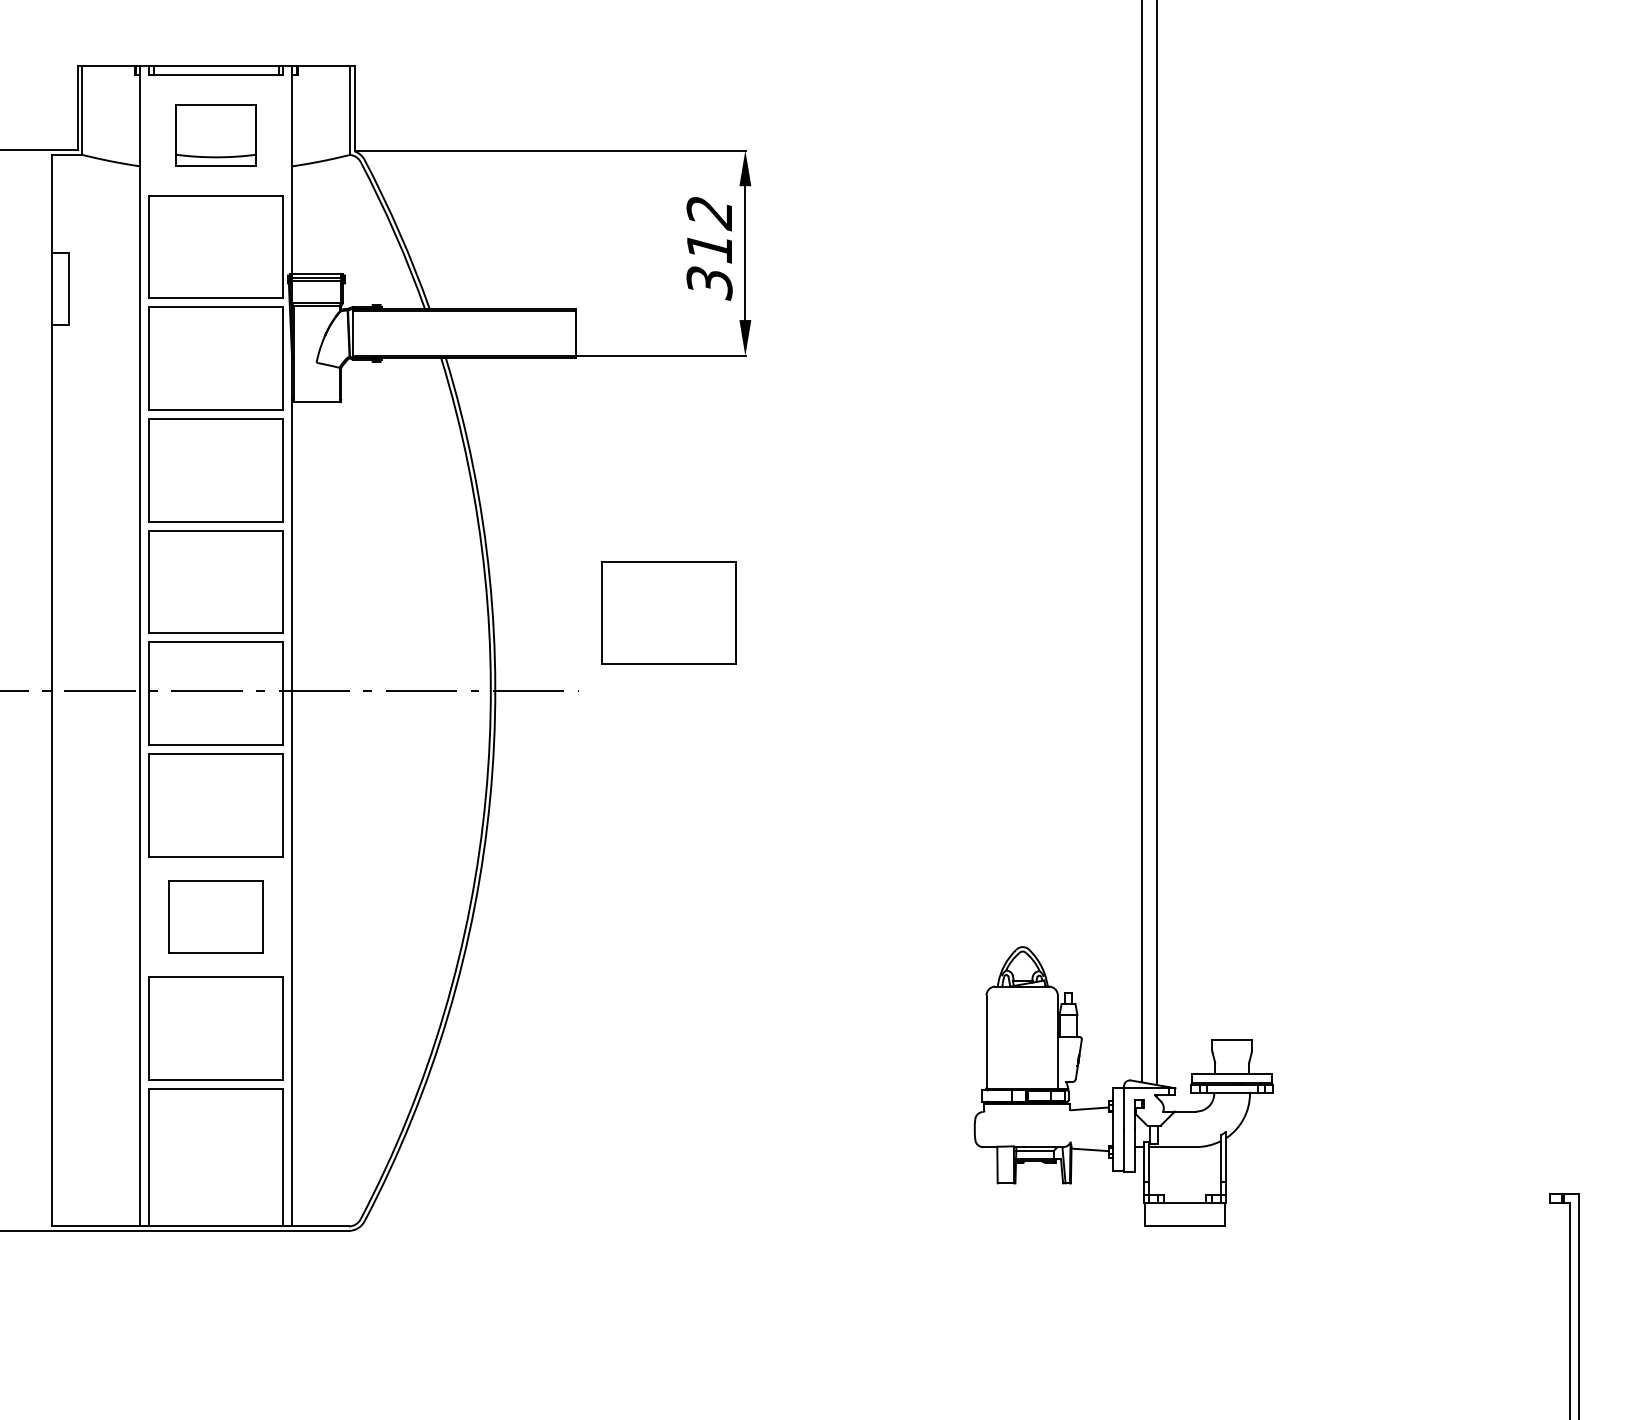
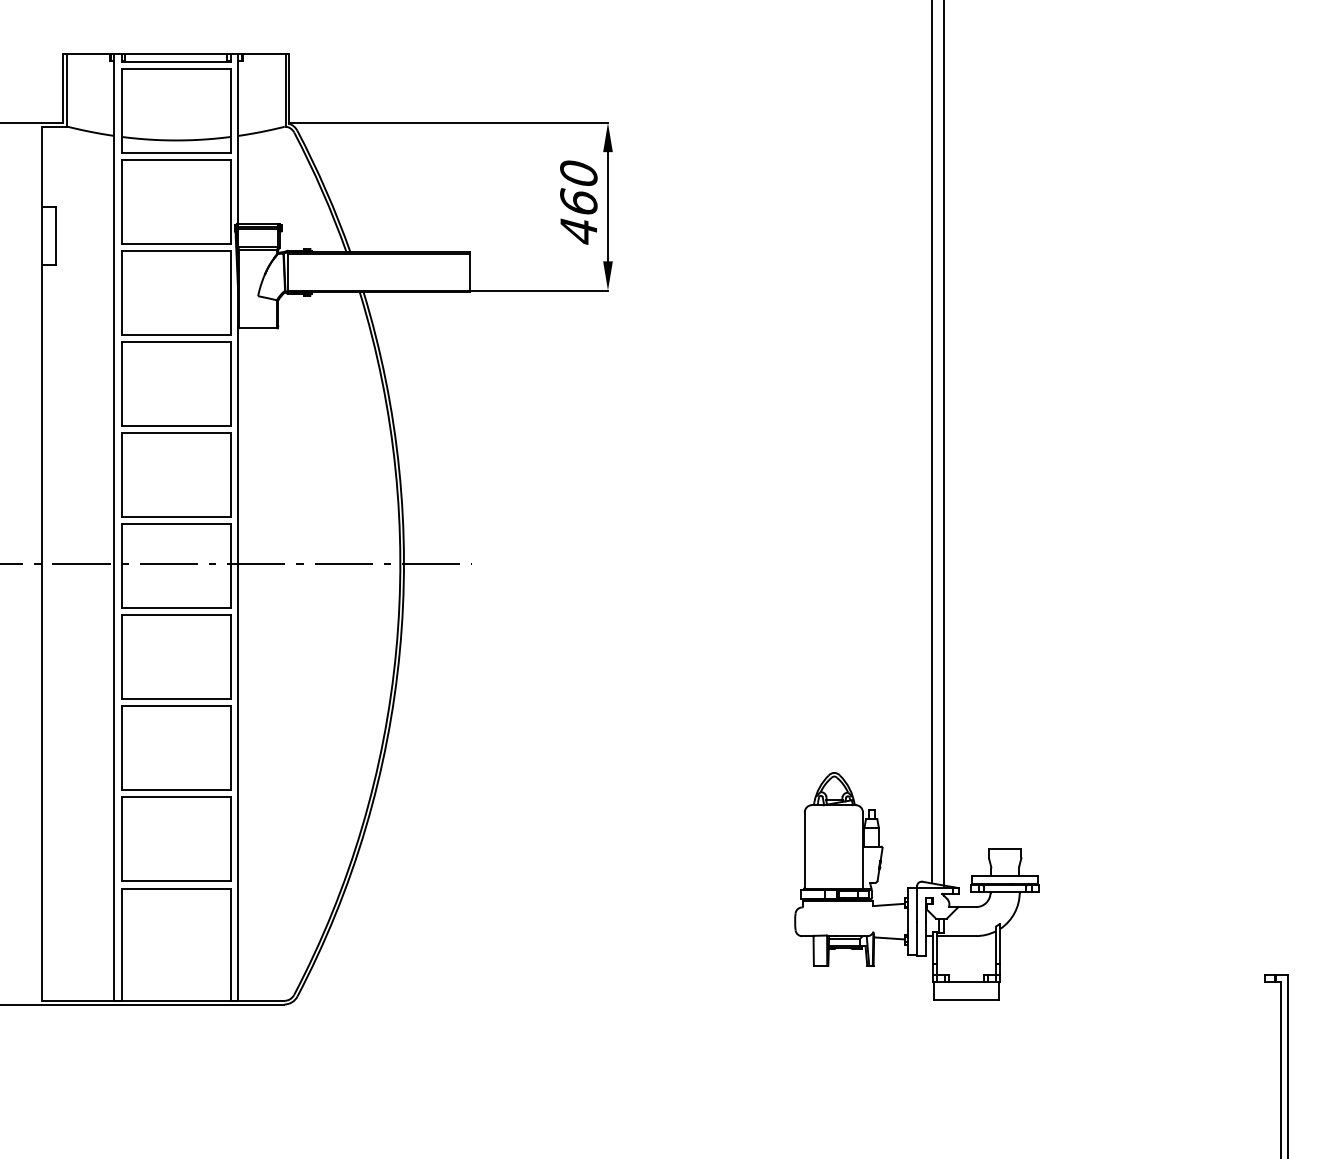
part: (215, 135) -> (175, 110), size x1.67
text: (709, 248) -> (578, 202), 312 -> 460
part: (668, 612) -> (545, 499), removed
part: (215, 916) -> (175, 747), size x1.43

